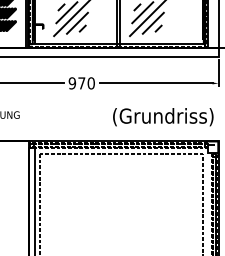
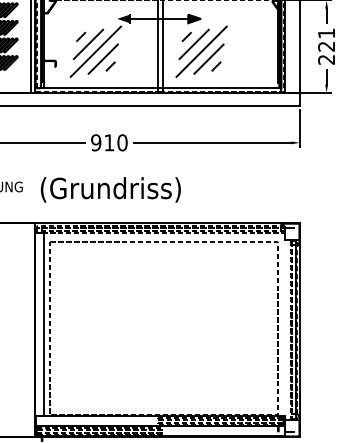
text: (81, 83) -> (109, 142), 970 -> 910
text: (163, 116) -> (110, 189), moved

